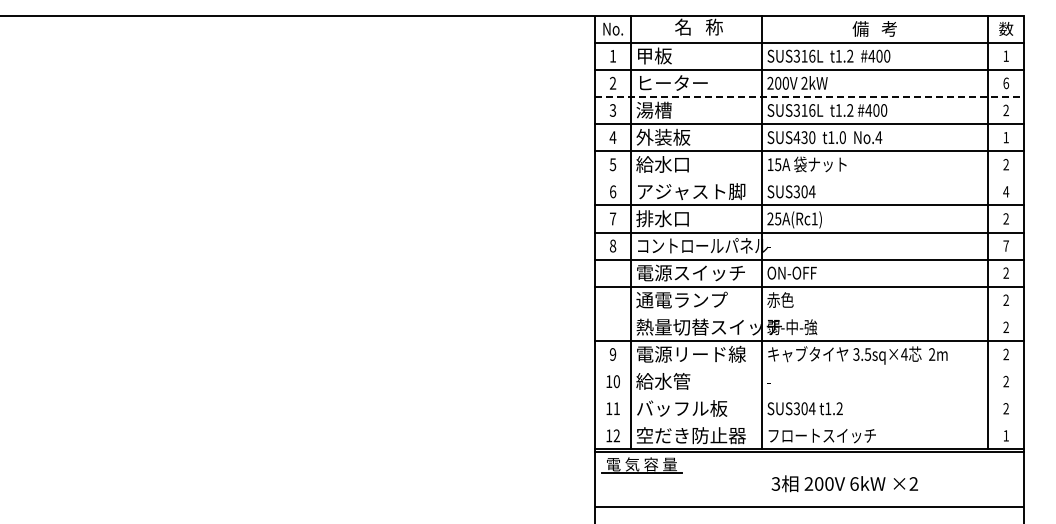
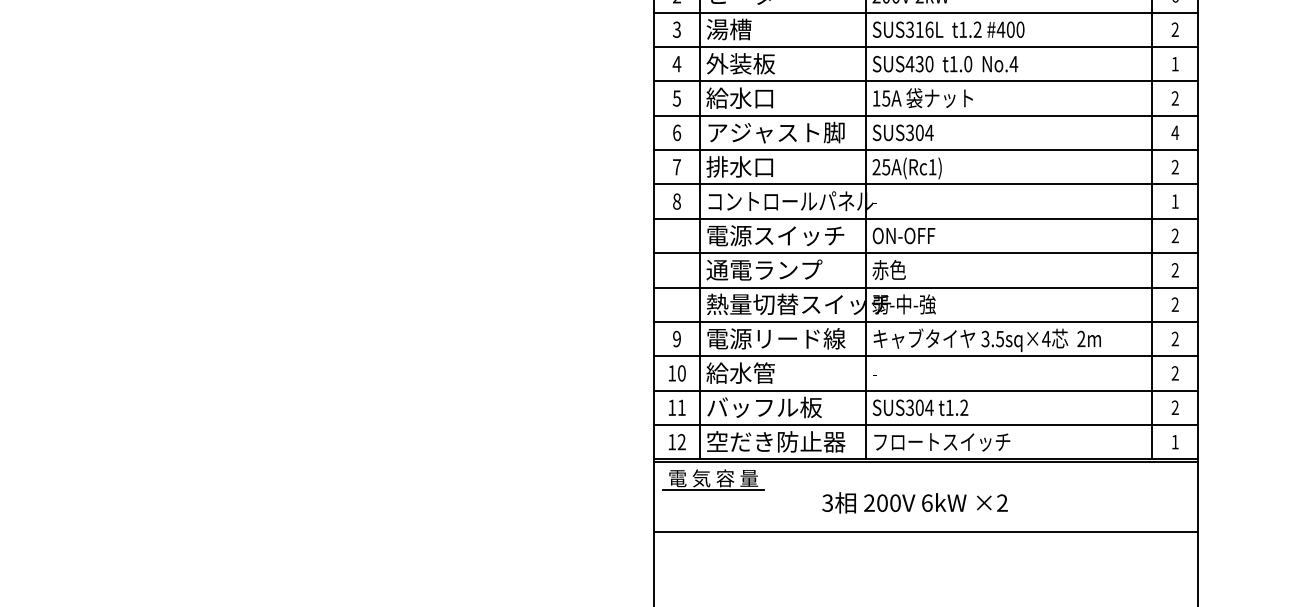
line: (809, 96) -> (925, 12), dashed -> solid
line: (809, 178) -> (925, 115), added
text: (1005, 245) -> (1174, 200), 7 -> 1
line: (809, 313) -> (925, 287), added
line: (809, 368) -> (925, 356), added
line: (809, 395) -> (925, 391), added
line: (809, 422) -> (925, 425), added
text: (844, 483) -> (914, 502), moved

